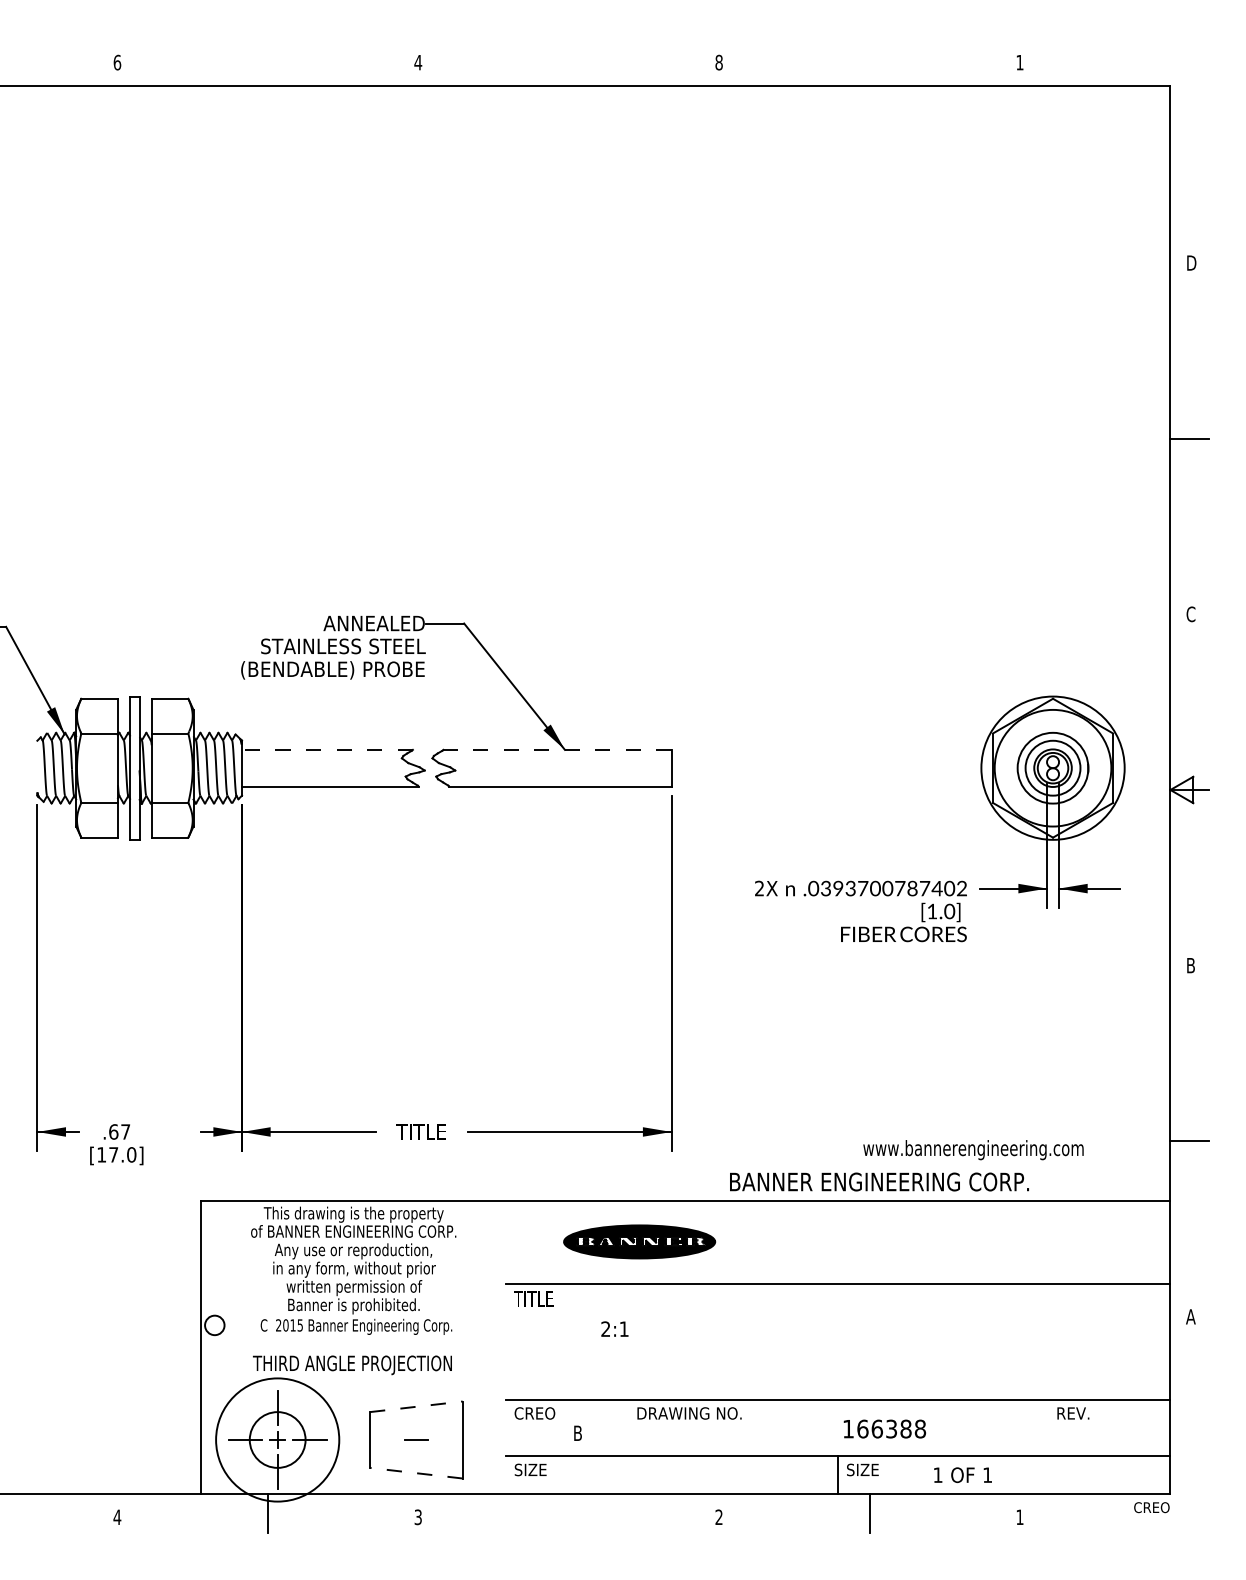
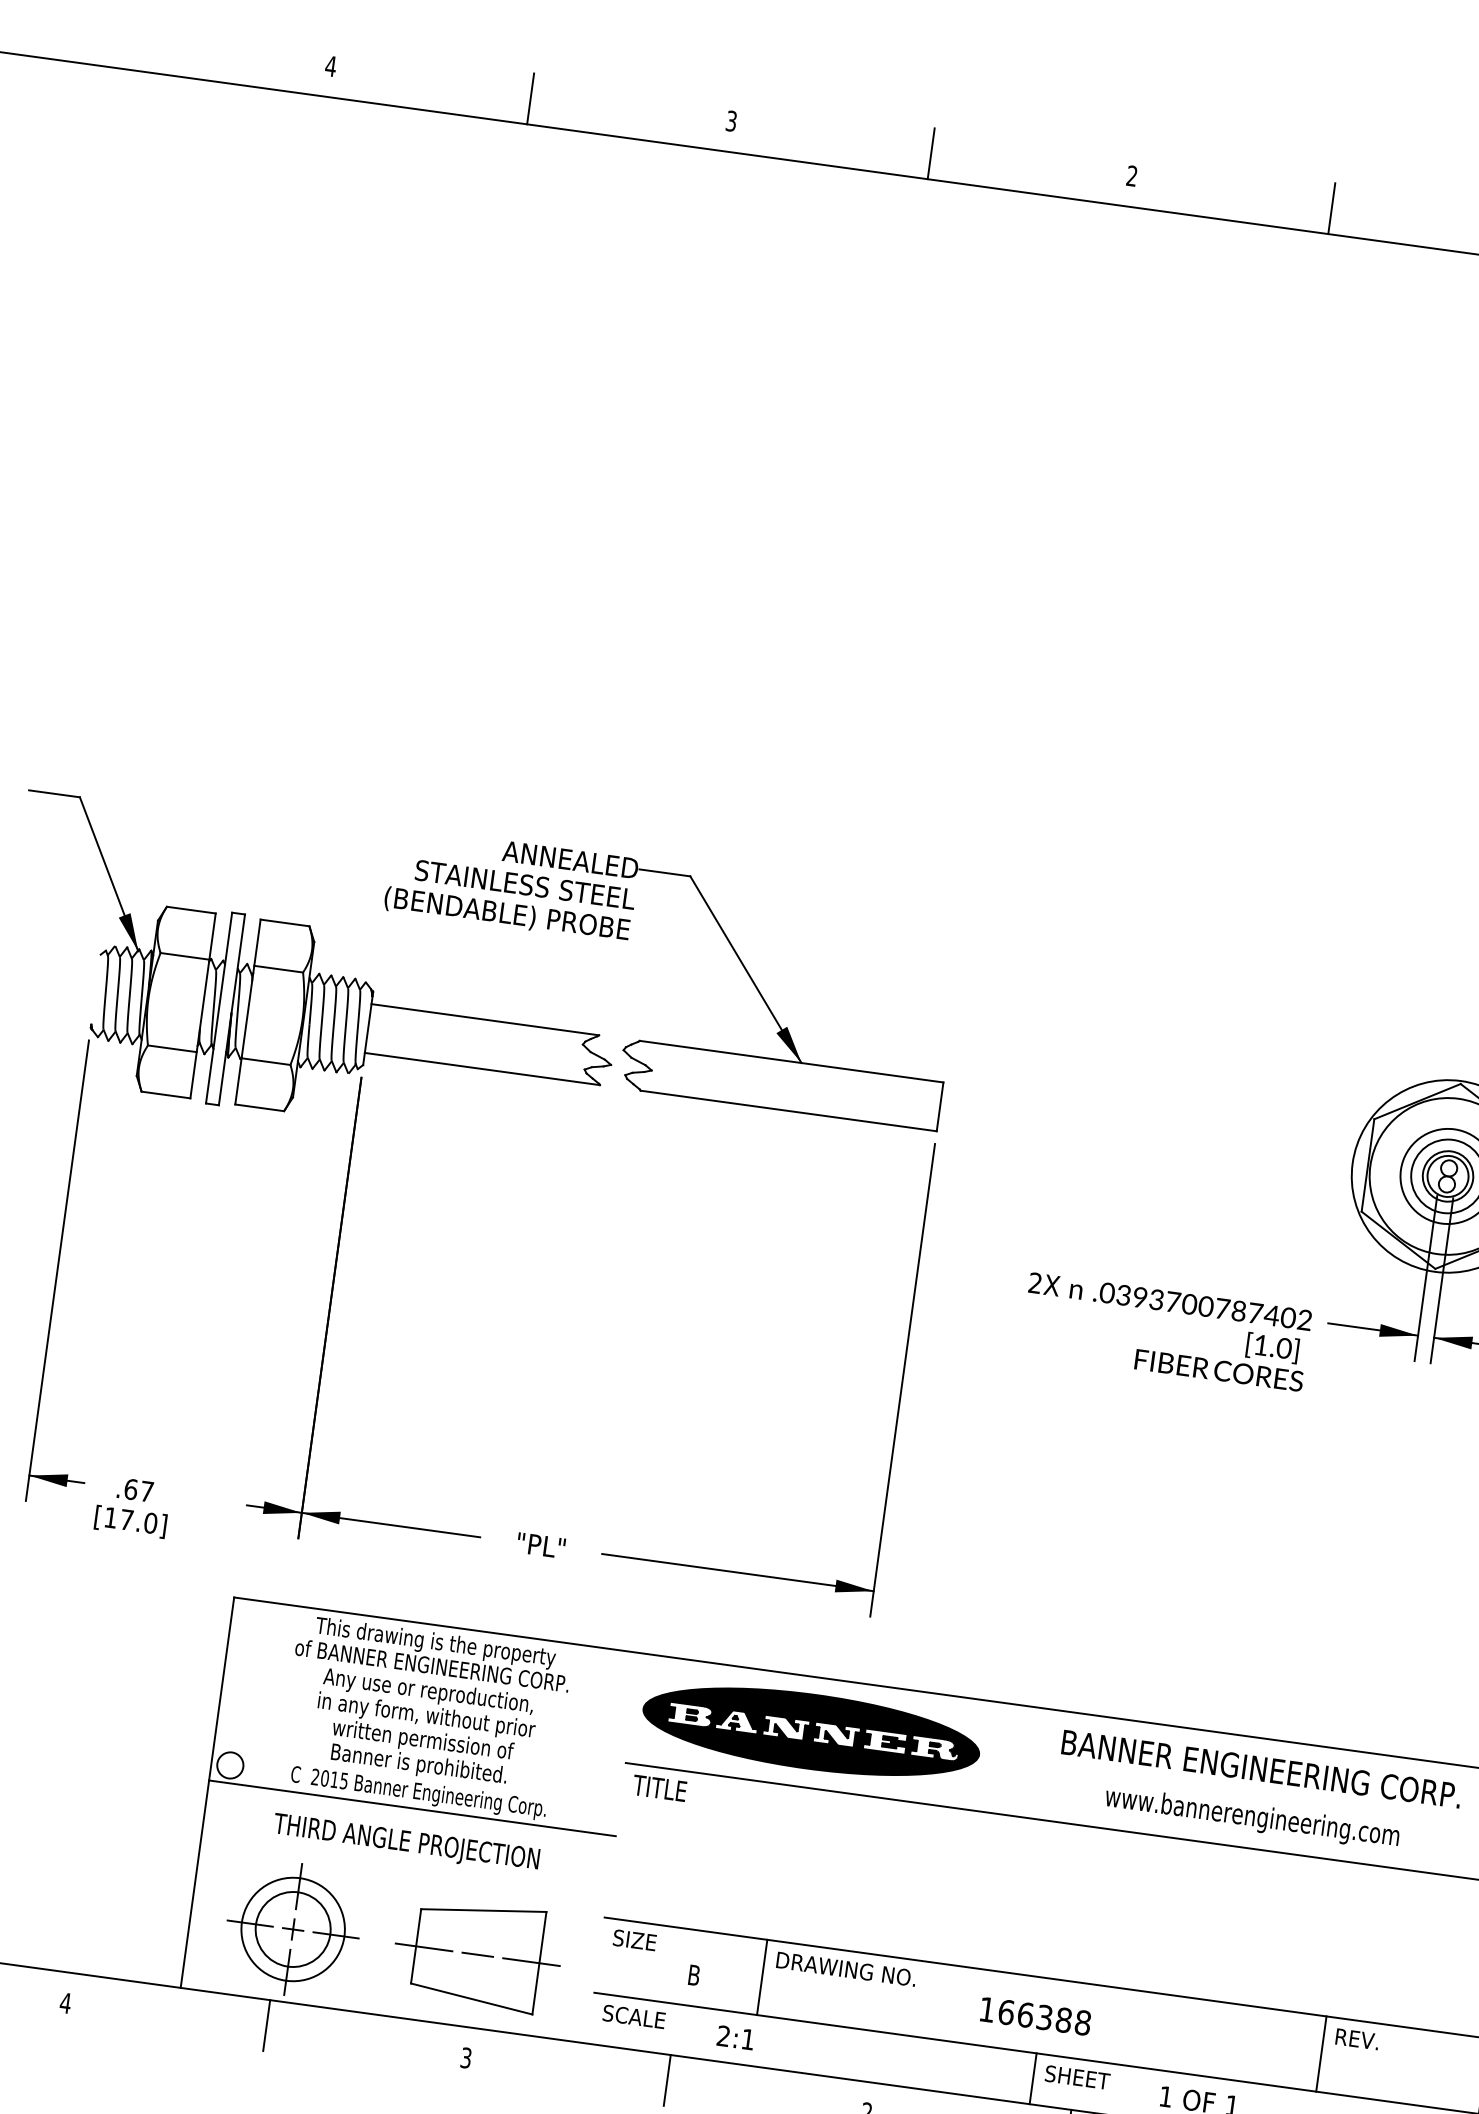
text: (117, 62) -> (331, 66), 6 -> 4
text: (418, 62) -> (731, 121), 4 -> 3
text: (718, 62) -> (1131, 175), 8 -> 2
line: (267, 66) -> (530, 98), added
line: (568, 66) -> (930, 153), added
line: (869, 66) -> (1331, 208), added
line: (326, 749) -> (484, 1019), dashed -> solid
line: (557, 749) -> (791, 1061), dashed -> solid
text: (420, 1131) -> (539, 1544), TITLE -> "PL"
text: (973, 1150) -> (1252, 1818), moved
text: (879, 1181) -> (1261, 1768), moved
part: (639, 1241) -> (811, 1731), size x1.67
text: (614, 1328) -> (735, 2036), moved
line: (353, 1338) -> (412, 1808), added
line: (416, 1406) -> (484, 1910), dashed -> solid
text: (534, 1413) -> (639, 1941), CREO -> SIZE
line: (628, 1427) -> (762, 1976), added
line: (1048, 1427) -> (1321, 2053), added
text: (884, 1428) -> (1035, 2015), moved
circle: (277, 1439) -> (293, 1928), size x0.62
line: (375, 1440) -> (423, 1947), added
line: (456, 1440) -> (531, 1962), added
text: (542, 1469) -> (640, 2017), SIZE -> SCALE
text: (876, 1469) -> (1085, 2077), SIZE -> SHEET
line: (416, 1473) -> (471, 1999), dashed -> solid
line: (568, 1513) -> (666, 2080), added

